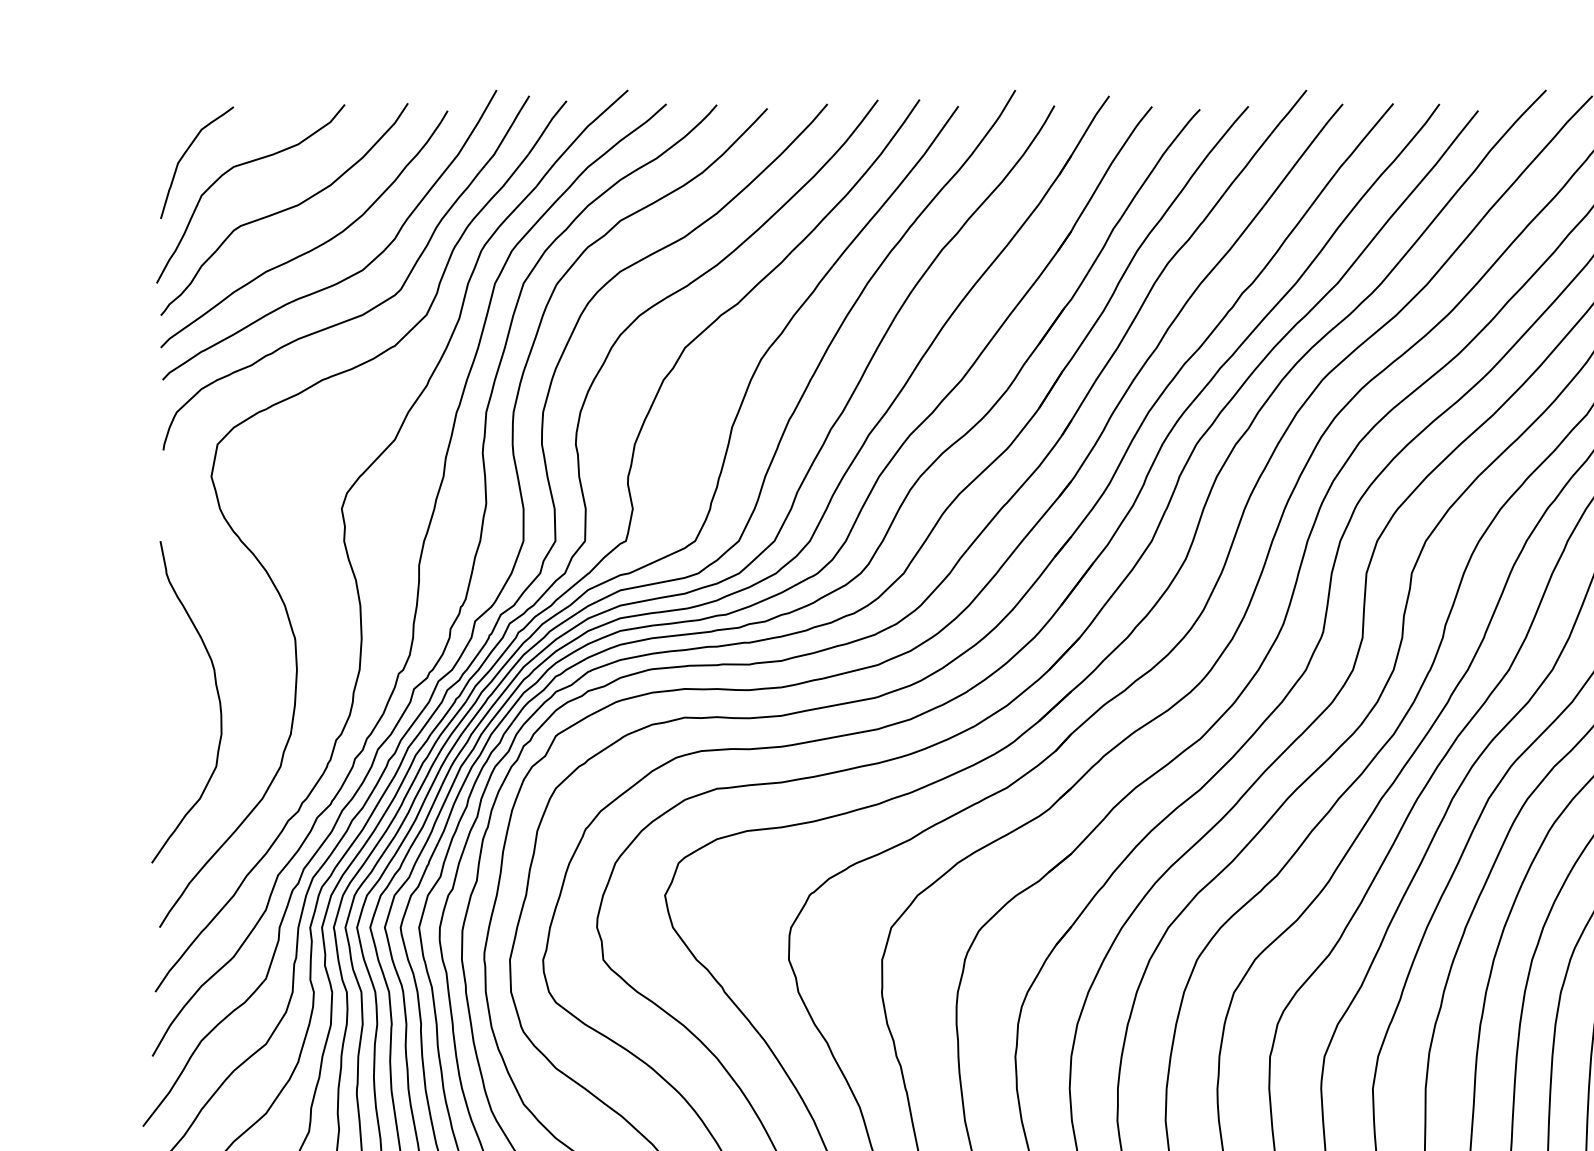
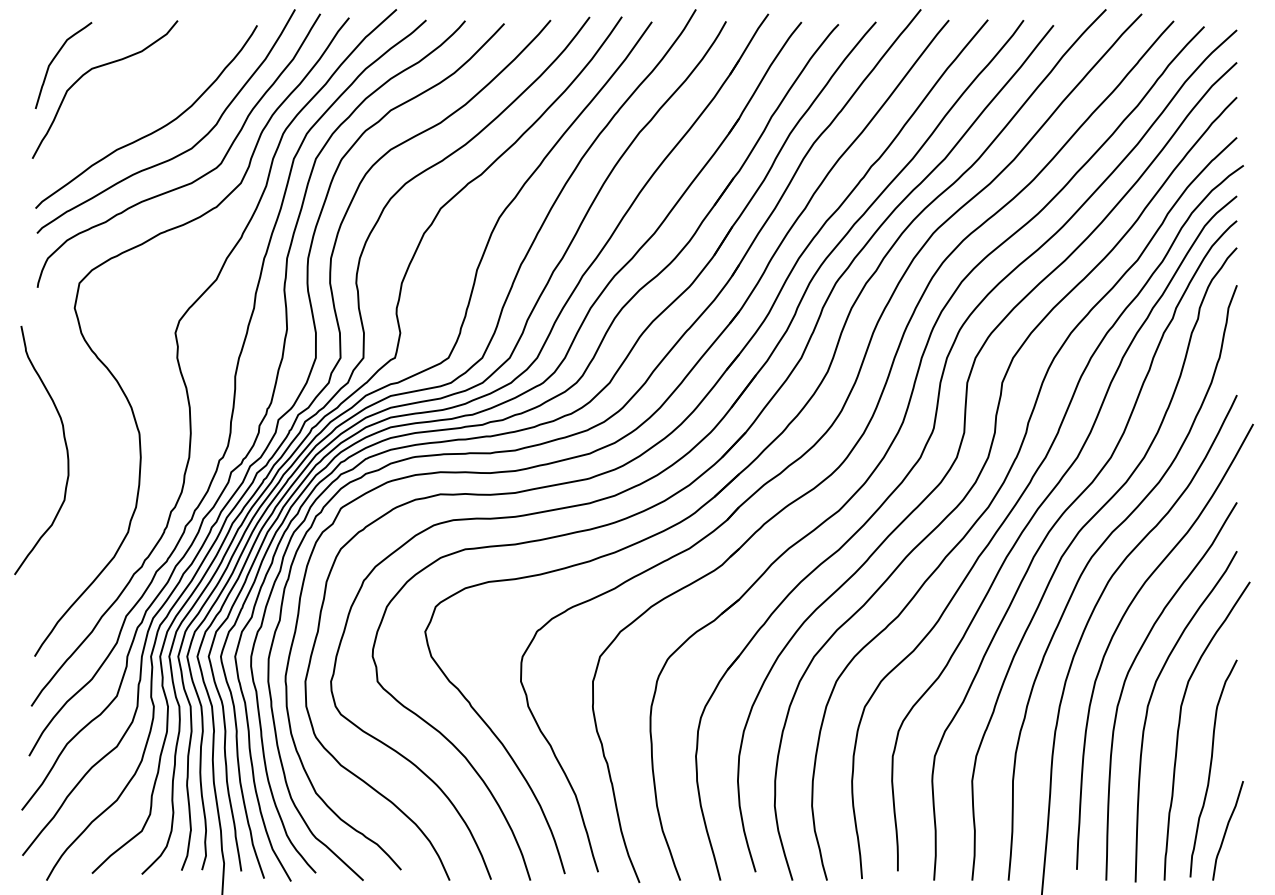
curve: (284, 209) -> (131, 101), removed
curve: (217, 698) -> (65, 447), moved

